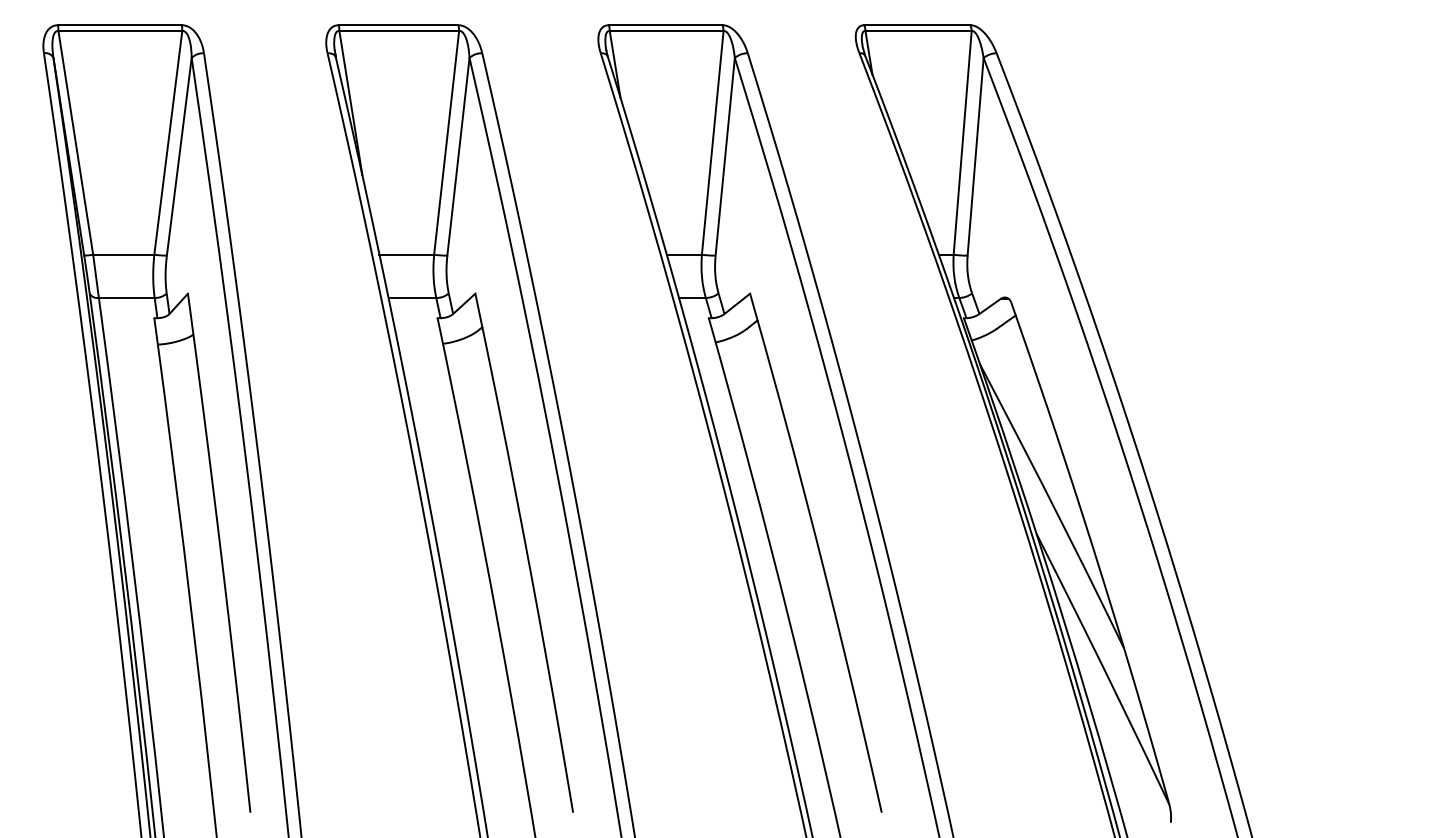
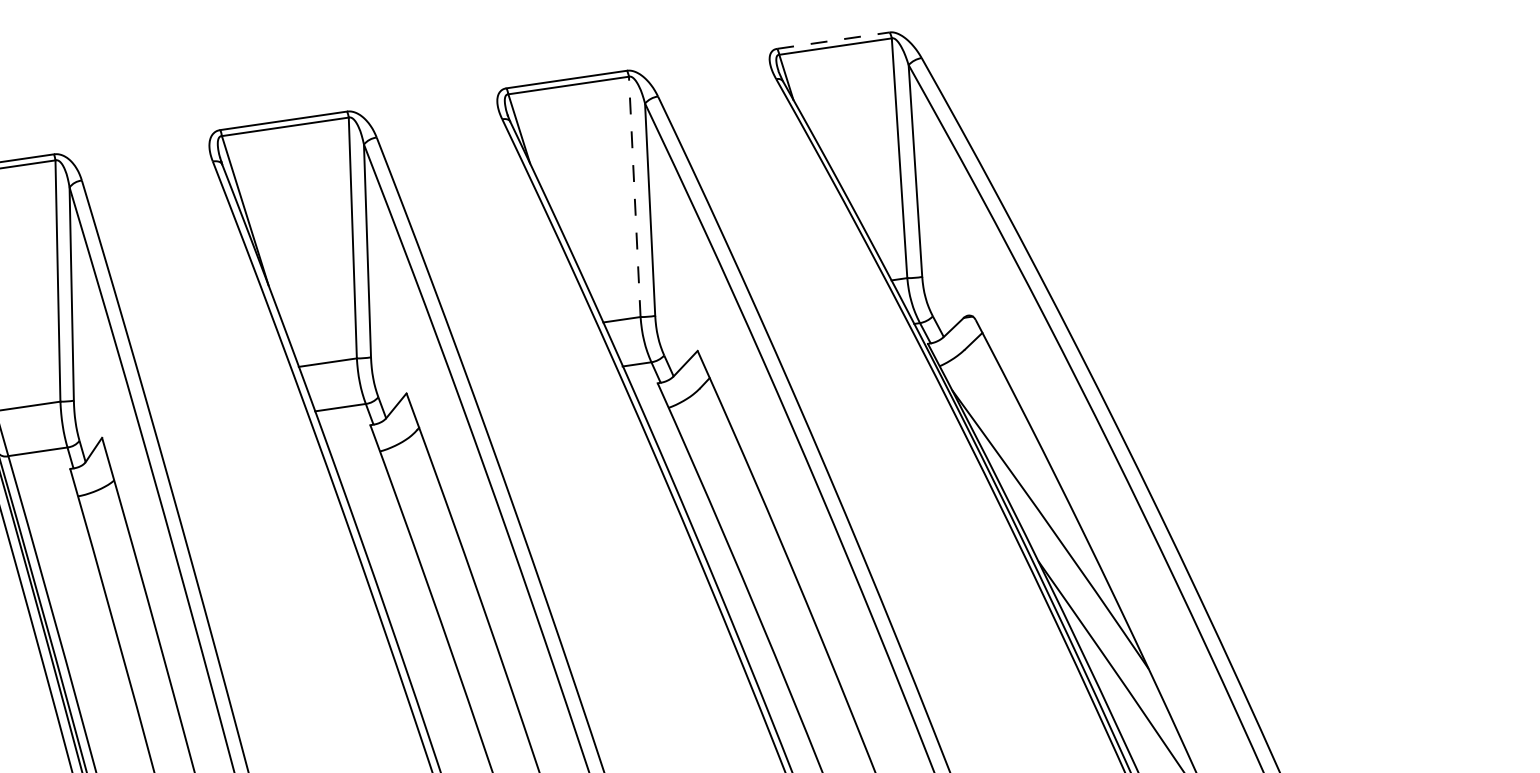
line: (917, 25) -> (833, 40), solid -> dashed
line: (712, 142) -> (634, 196), solid -> dashed

